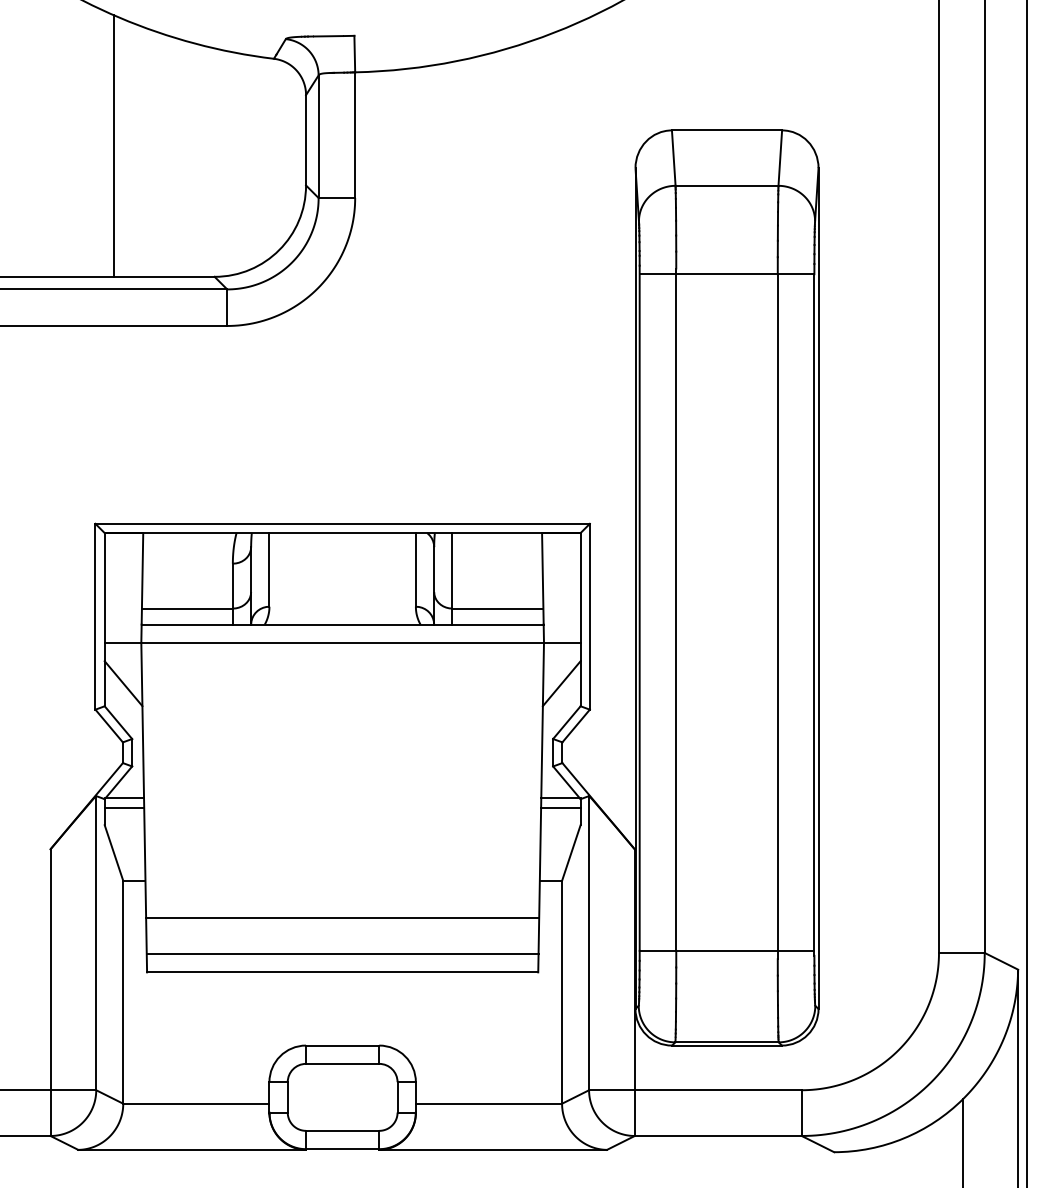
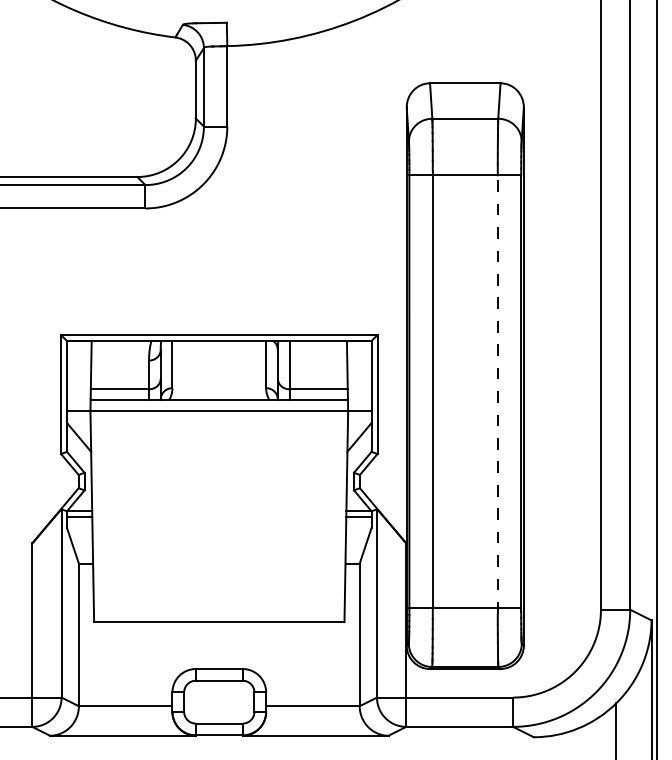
line: (113, 146) -> (72, 93), removed
line: (777, 616) -> (497, 394), solid -> dashed
line: (342, 918) -> (219, 587), removed
line: (341, 954) -> (218, 610), removed

